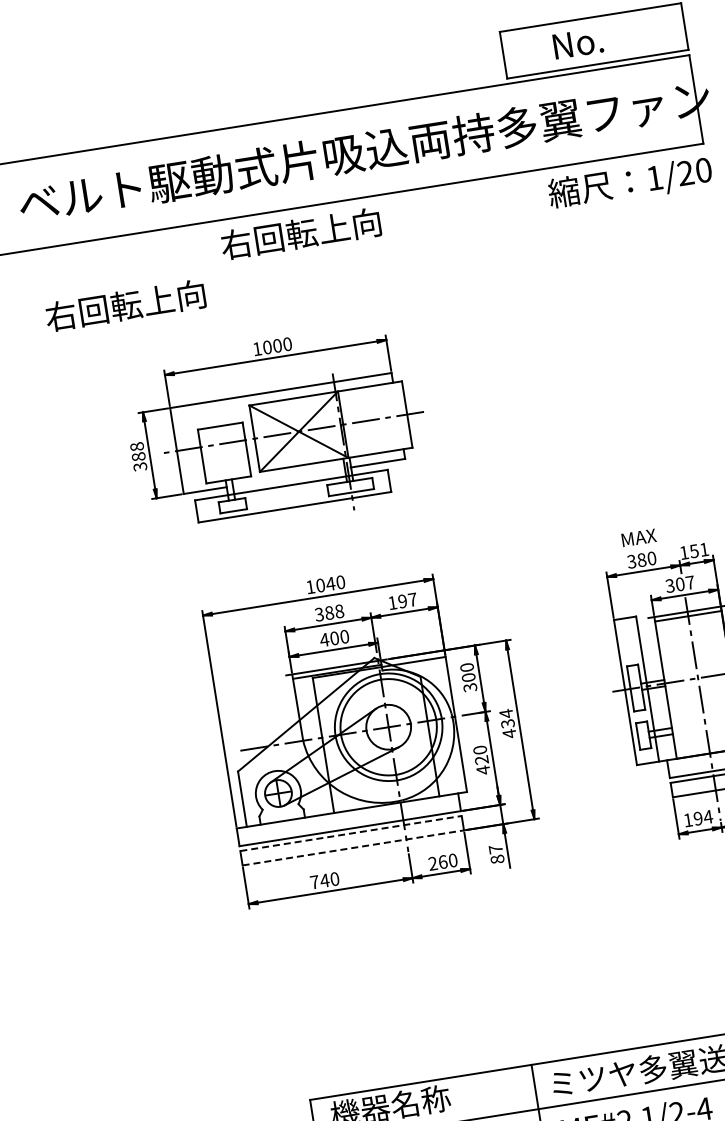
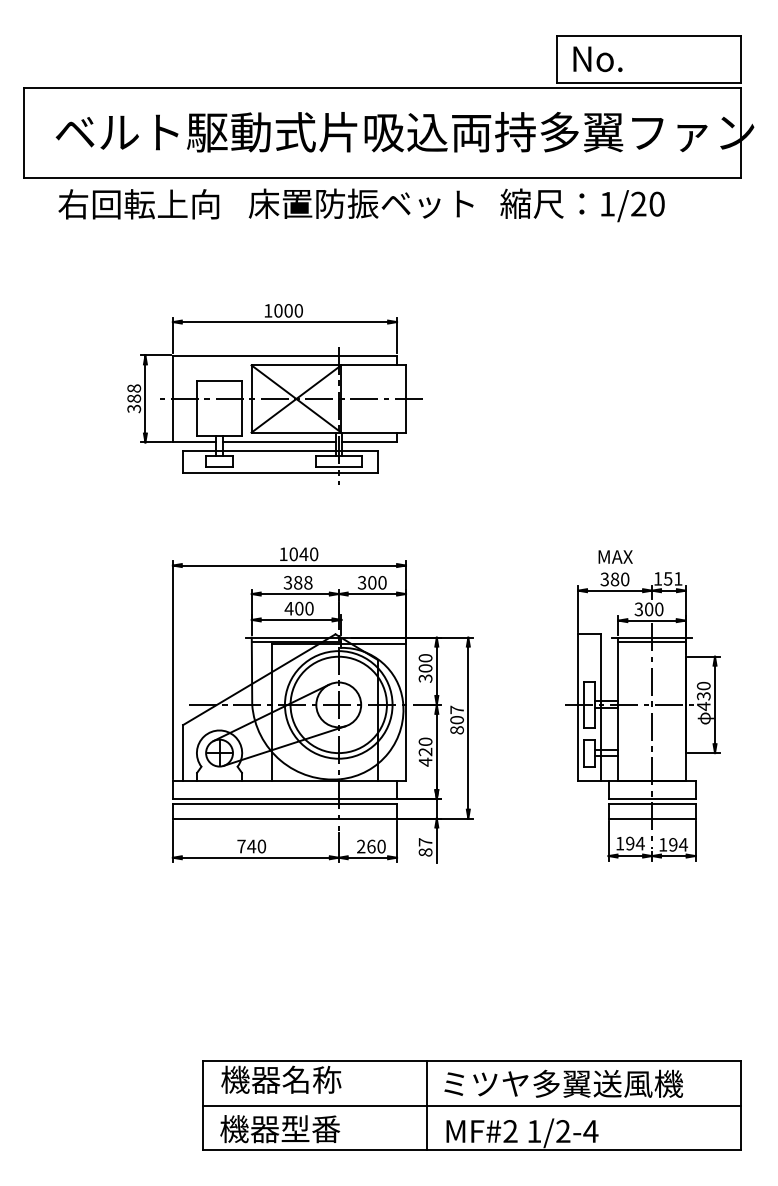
text: (577, 43) -> (597, 59), moved
text: (630, 183) -> (582, 205), moved
text: (331, 228) -> (360, 203), 右回転上向 -> 床置防振ベット
text: (125, 305) -> (138, 204), moved
line: (288, 477) -> (278, 442), added
text: (690, 582) -> (659, 609), 307 -> 300
text: (402, 601) -> (372, 582), 197 -> 300
text: (507, 723) -> (456, 719), 434 -> 807
line: (351, 833) -> (285, 804), dashed -> solid
line: (353, 847) -> (285, 818), dashed -> solid

